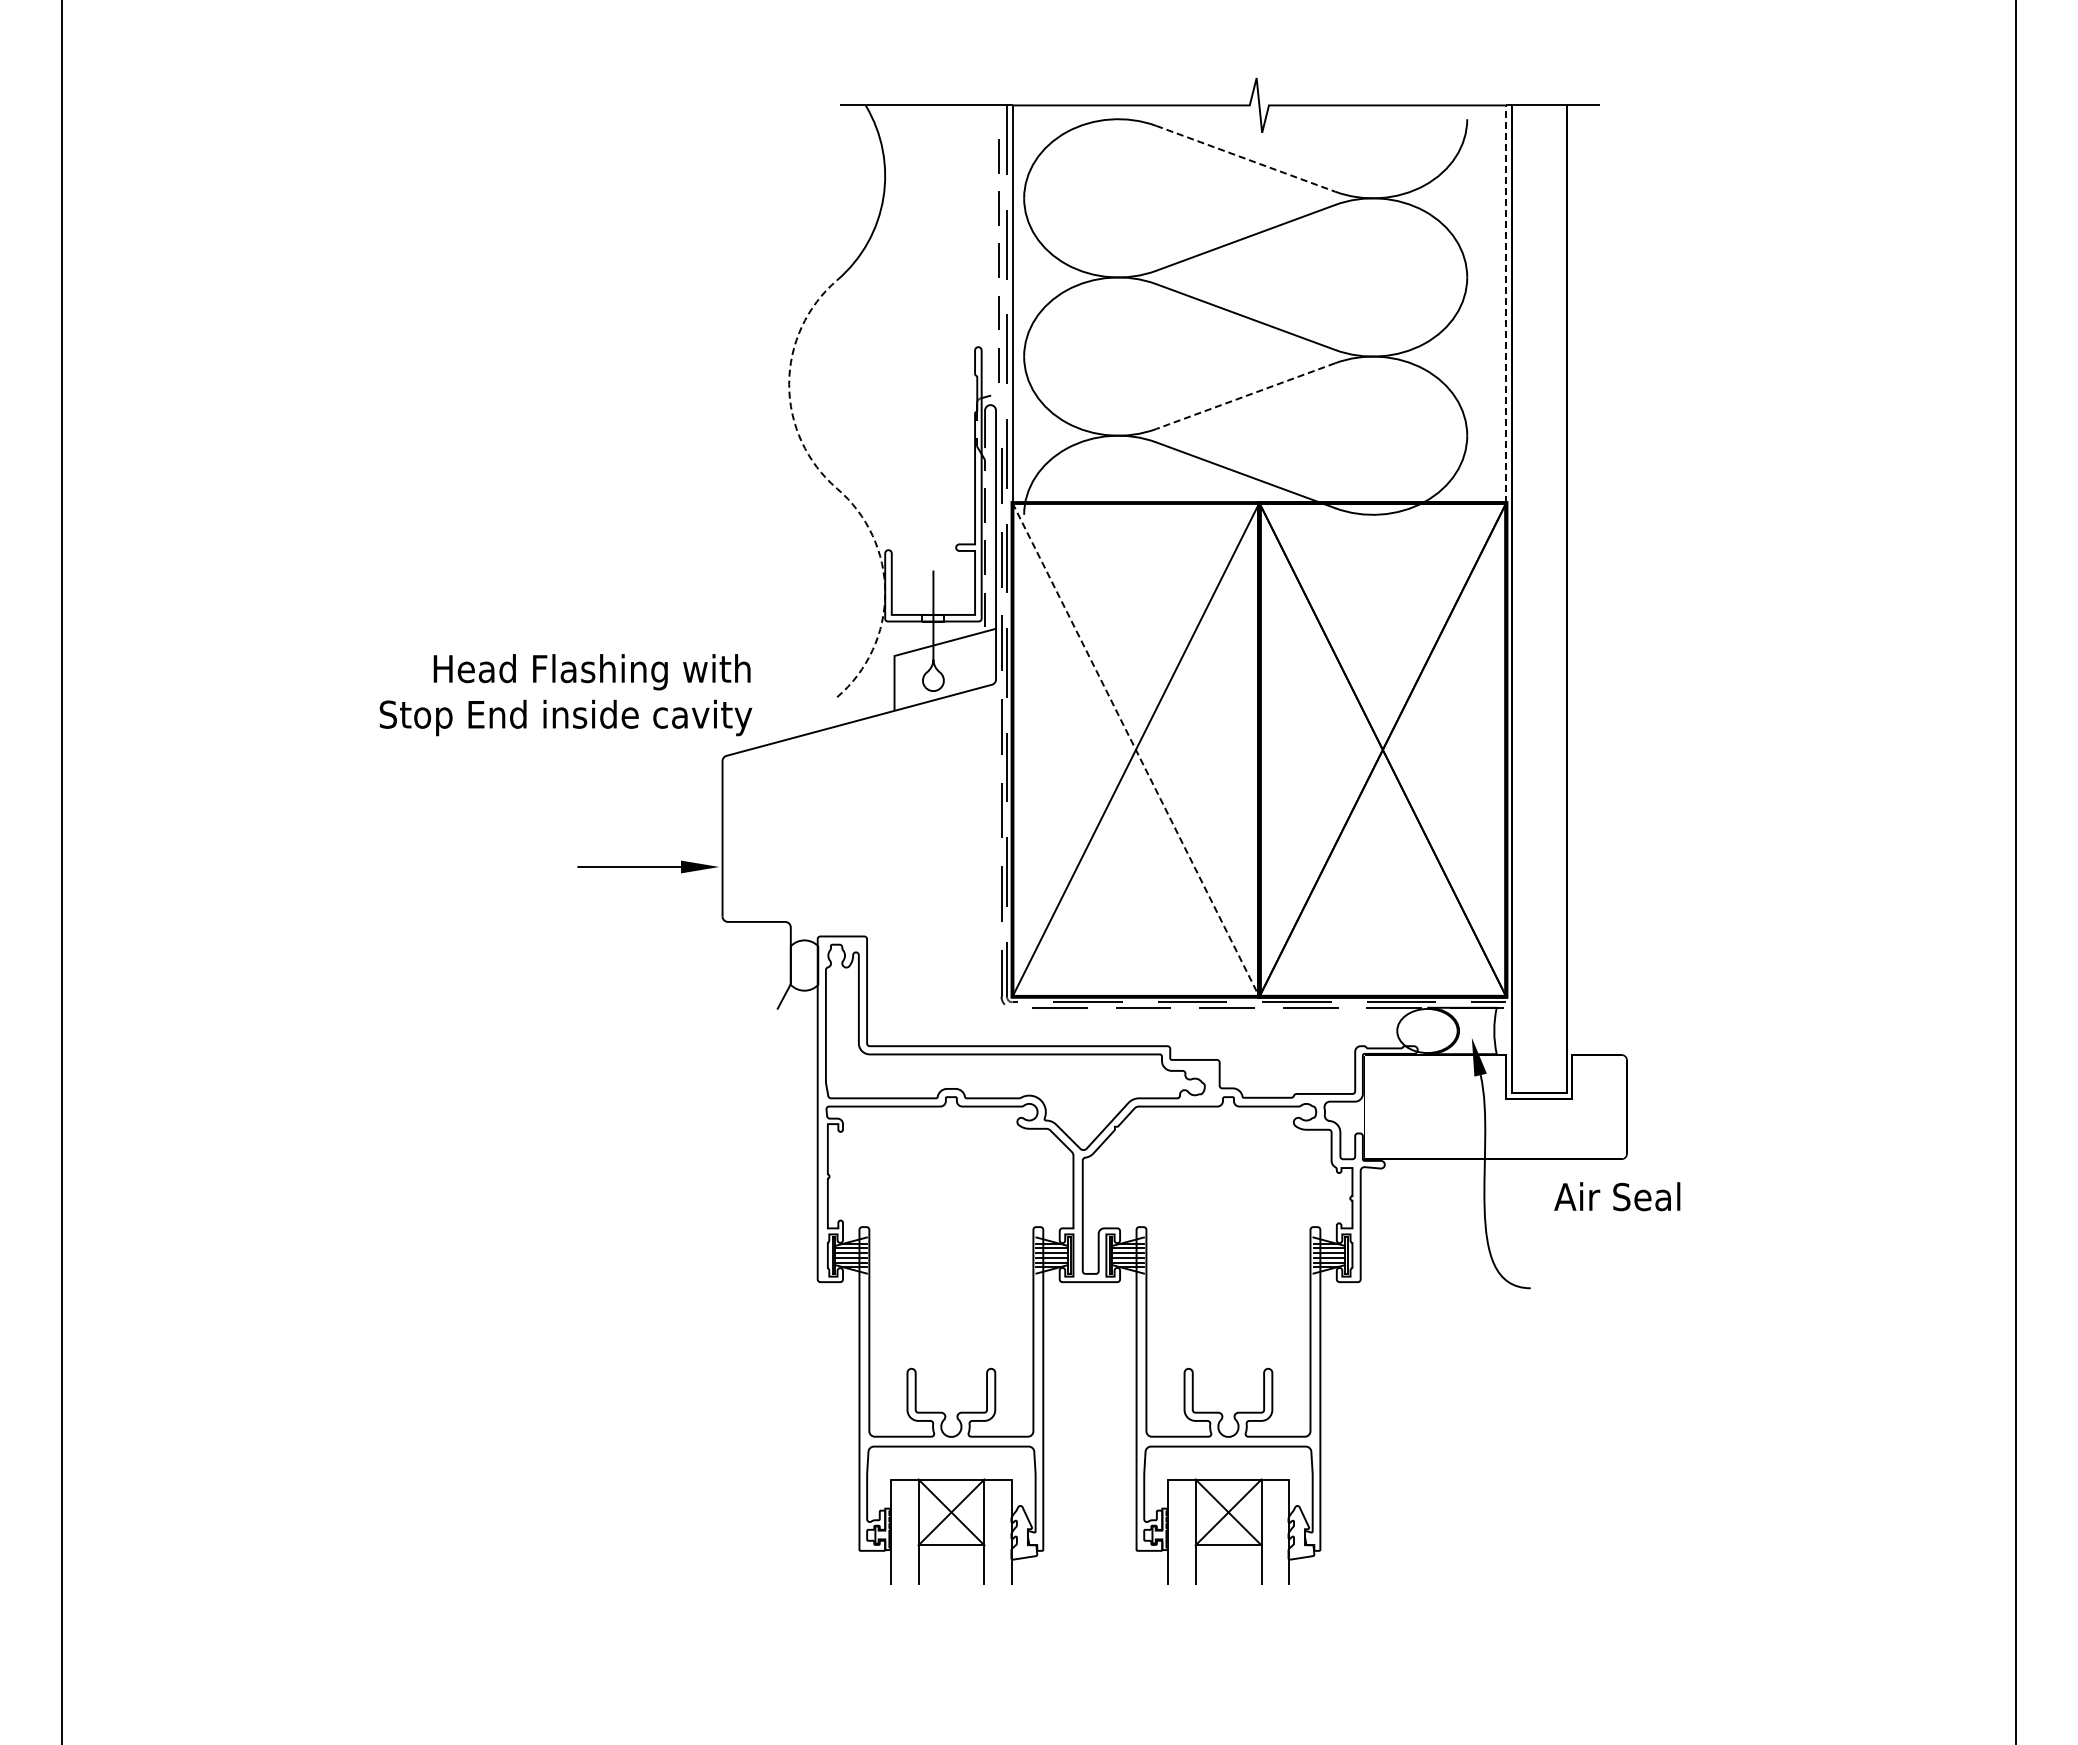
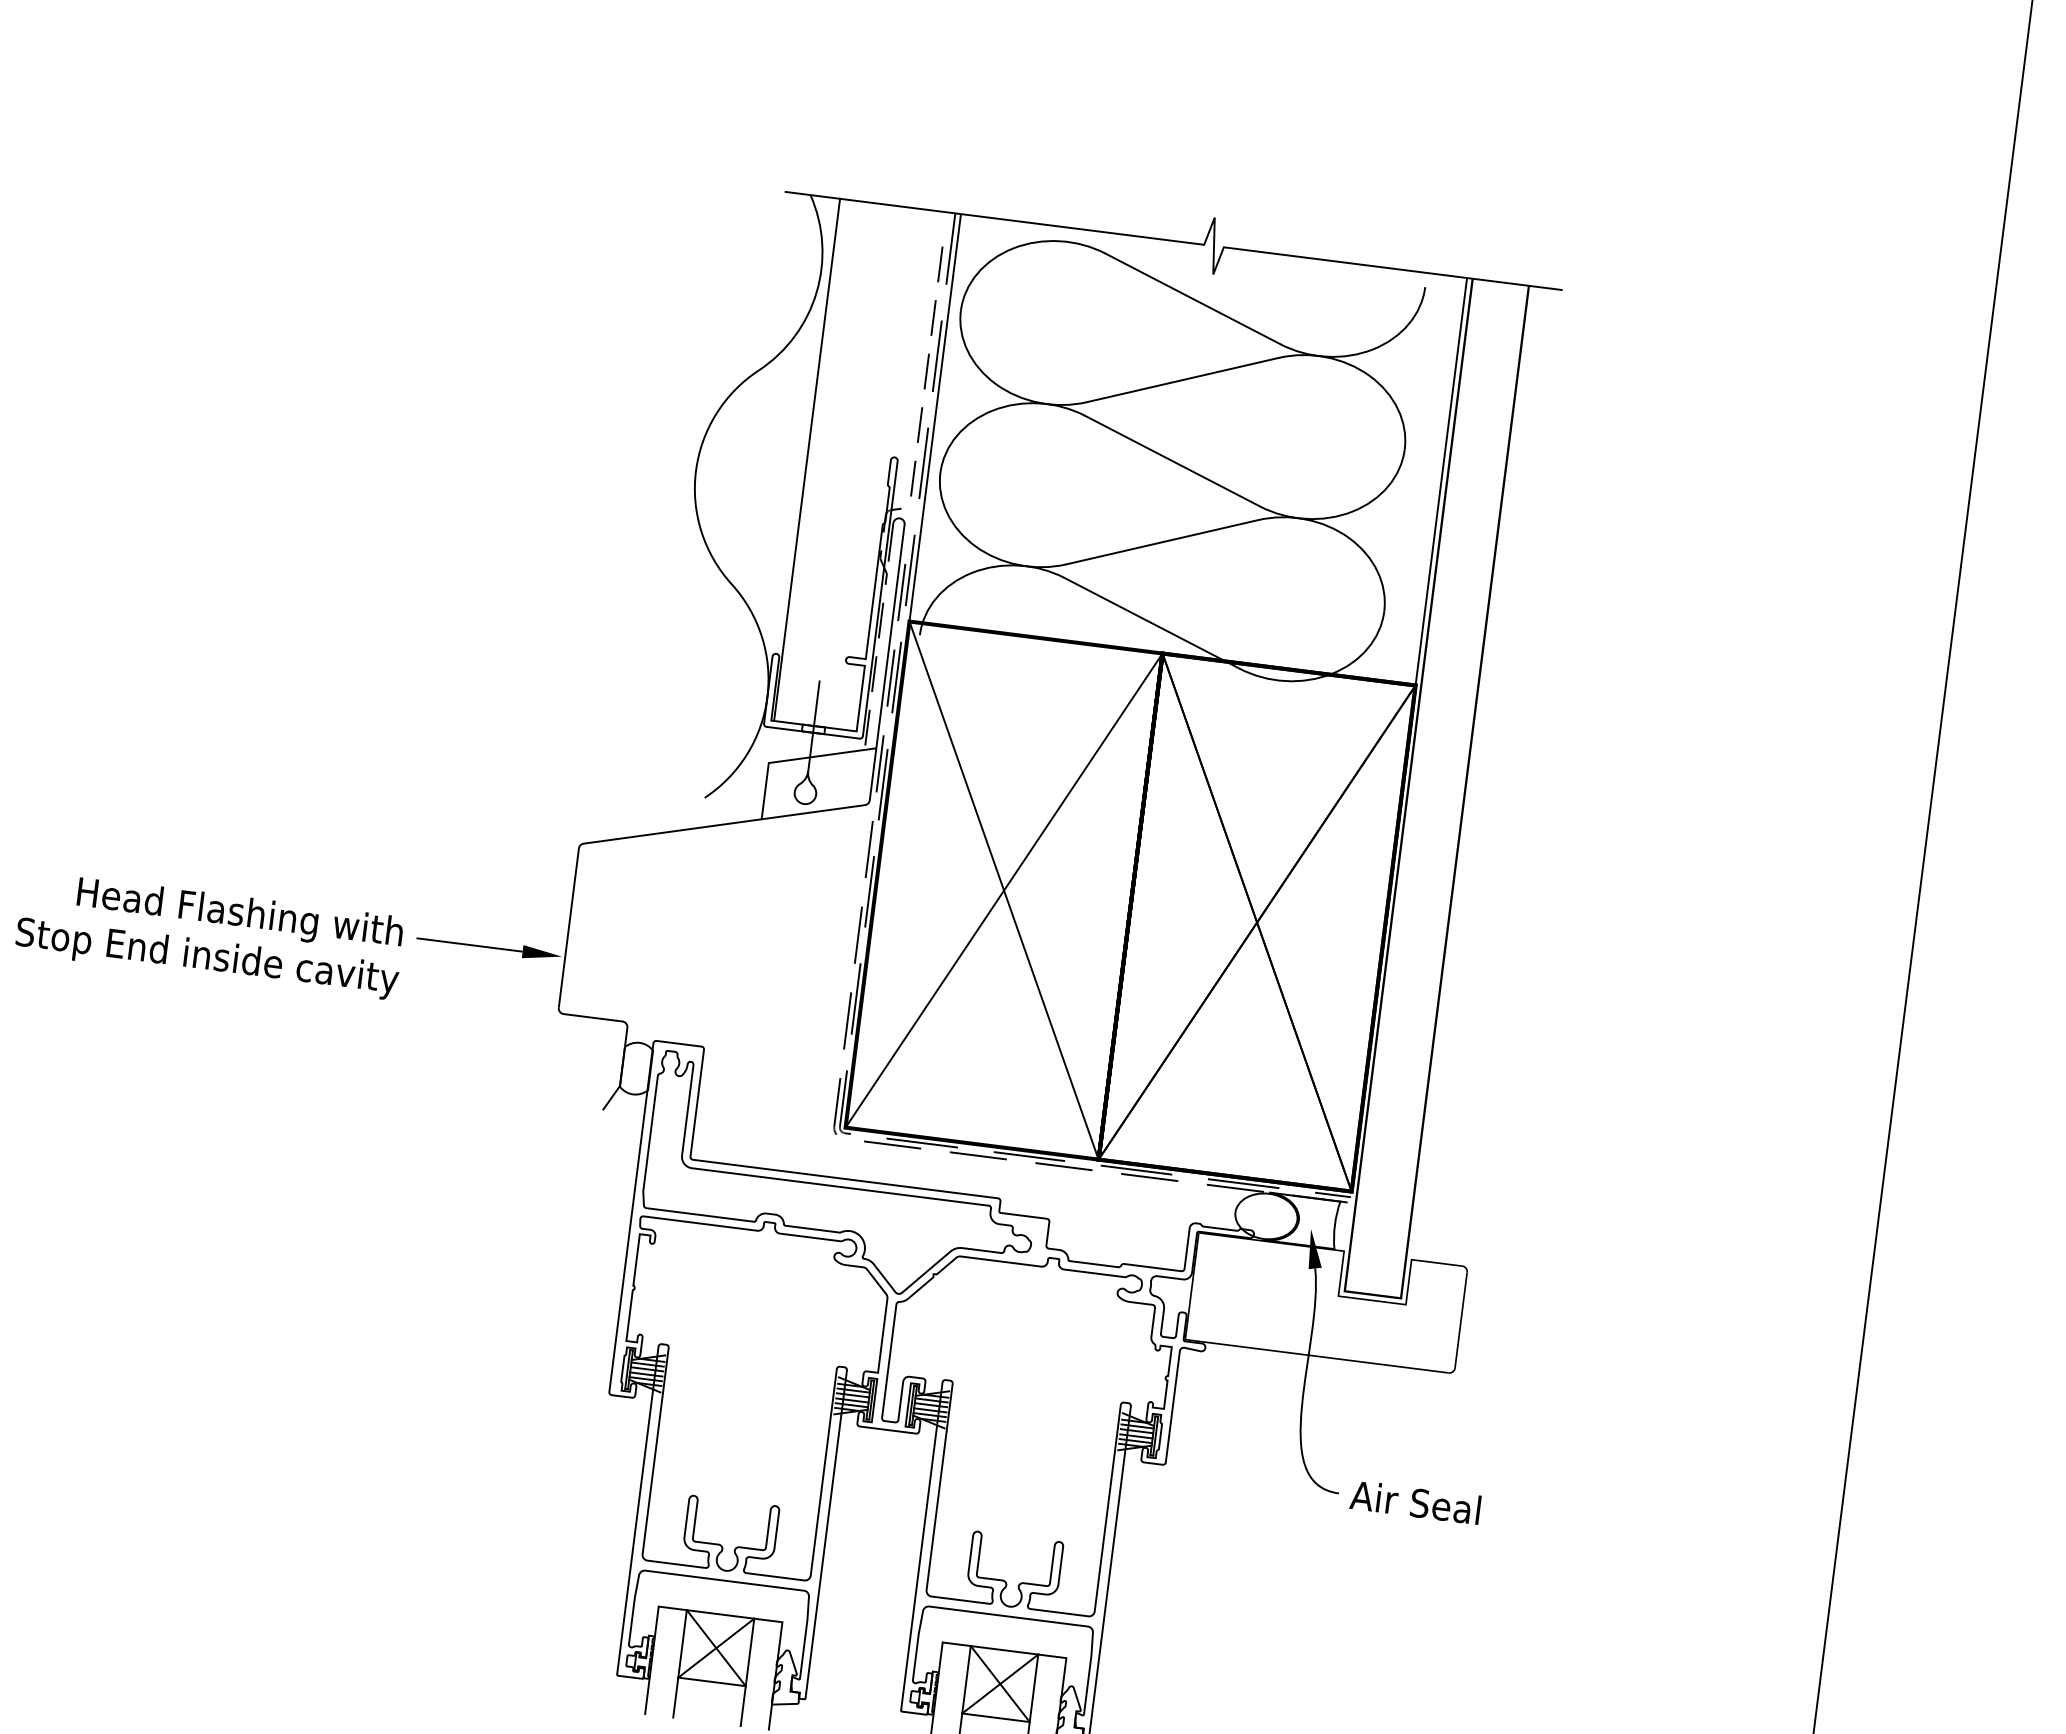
line: (1246, 158) -> (1193, 298), dashed -> solid
line: (1506, 304) -> (1441, 482), dashed -> solid
line: (894, 359) -> (807, 459), added
line: (1245, 396) -> (1162, 542), dashed -> solid
line: (837, 488) -> (732, 584), dashed -> solid
text: (565, 695) -> (209, 935), moved
line: (1136, 750) -> (1004, 891), dashed -> solid
text: (1617, 1196) -> (1415, 1502), moved

